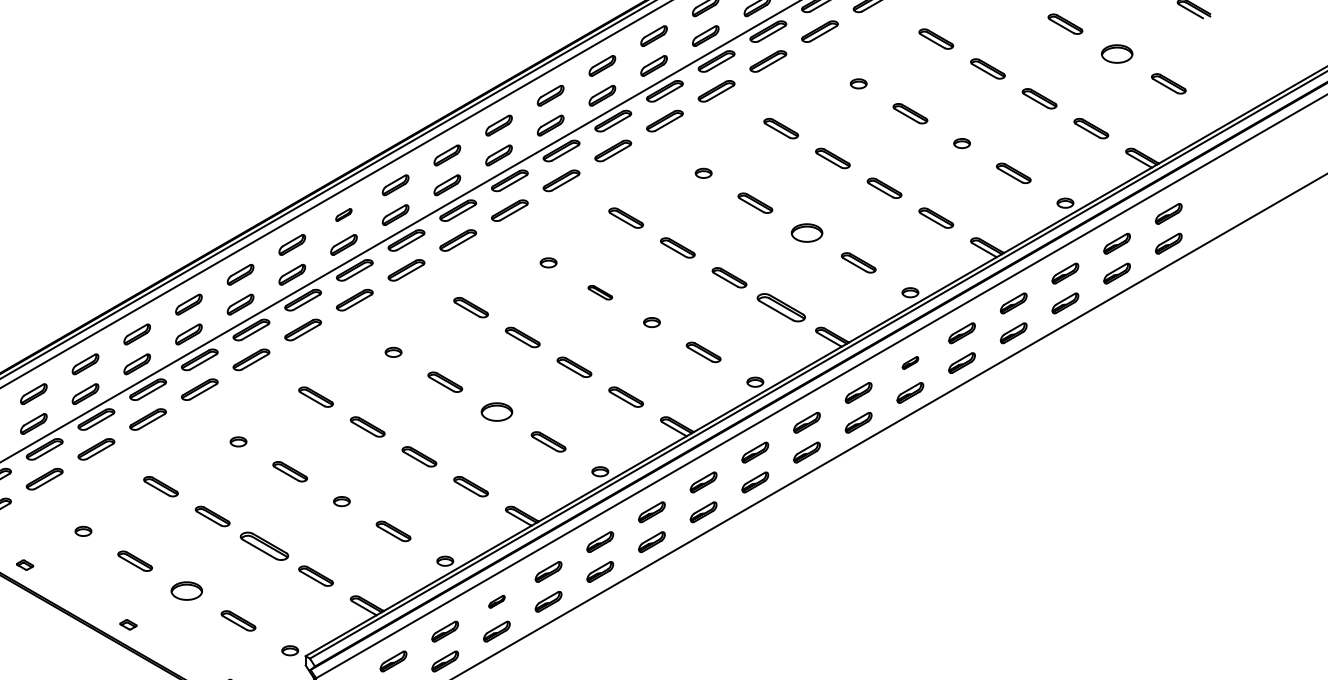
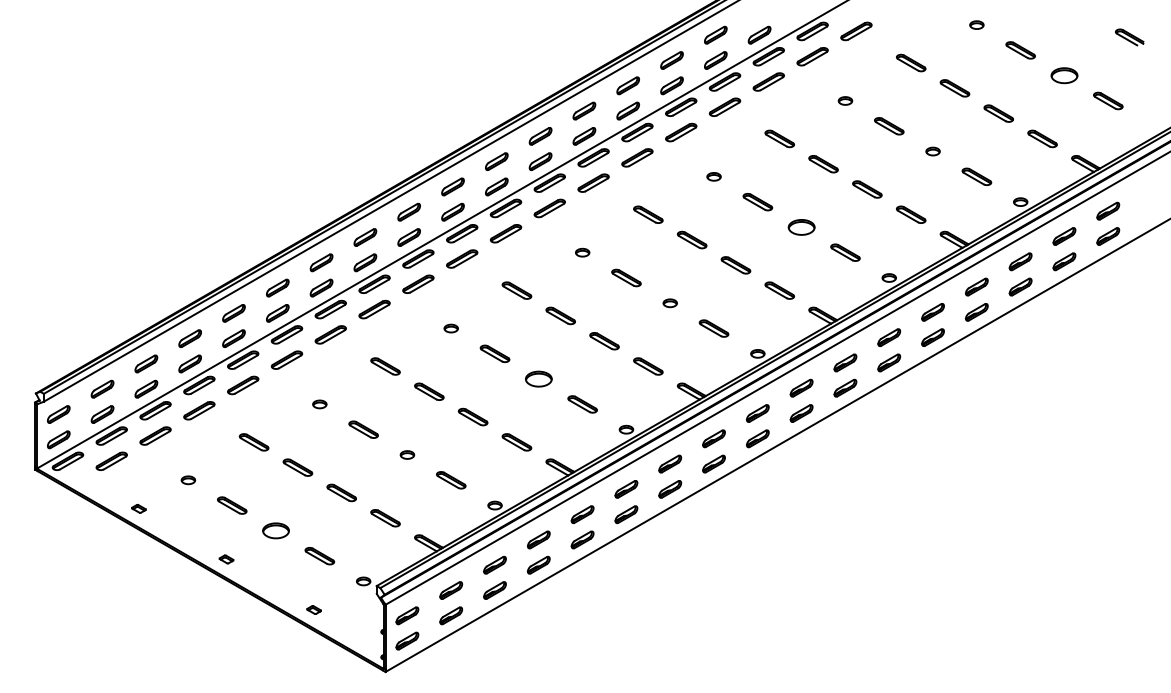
part: (343, 214) -> (408, 211), size x1.67
part: (600, 292) -> (626, 277), size x1.43
part: (780, 307) -> (779, 290), size x0.71
part: (910, 362) -> (889, 337), size x1.67
part: (264, 545) -> (341, 492), size x0.71
part: (496, 601) -> (538, 539), size x1.67

